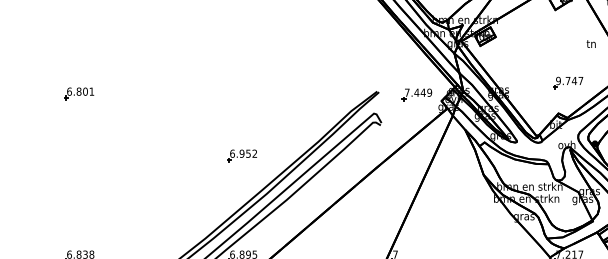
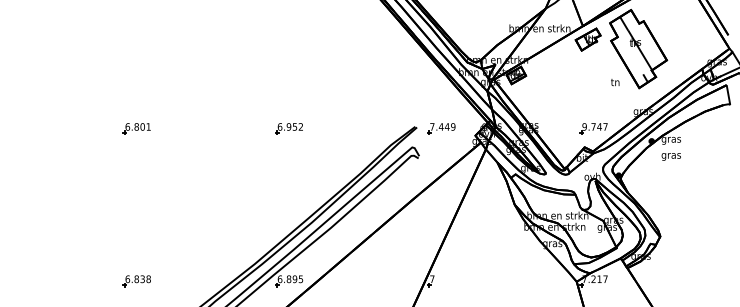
part: (567, 82) -> (593, 128), moved
part: (417, 94) -> (441, 128), moved
part: (241, 155) -> (288, 128), moved

